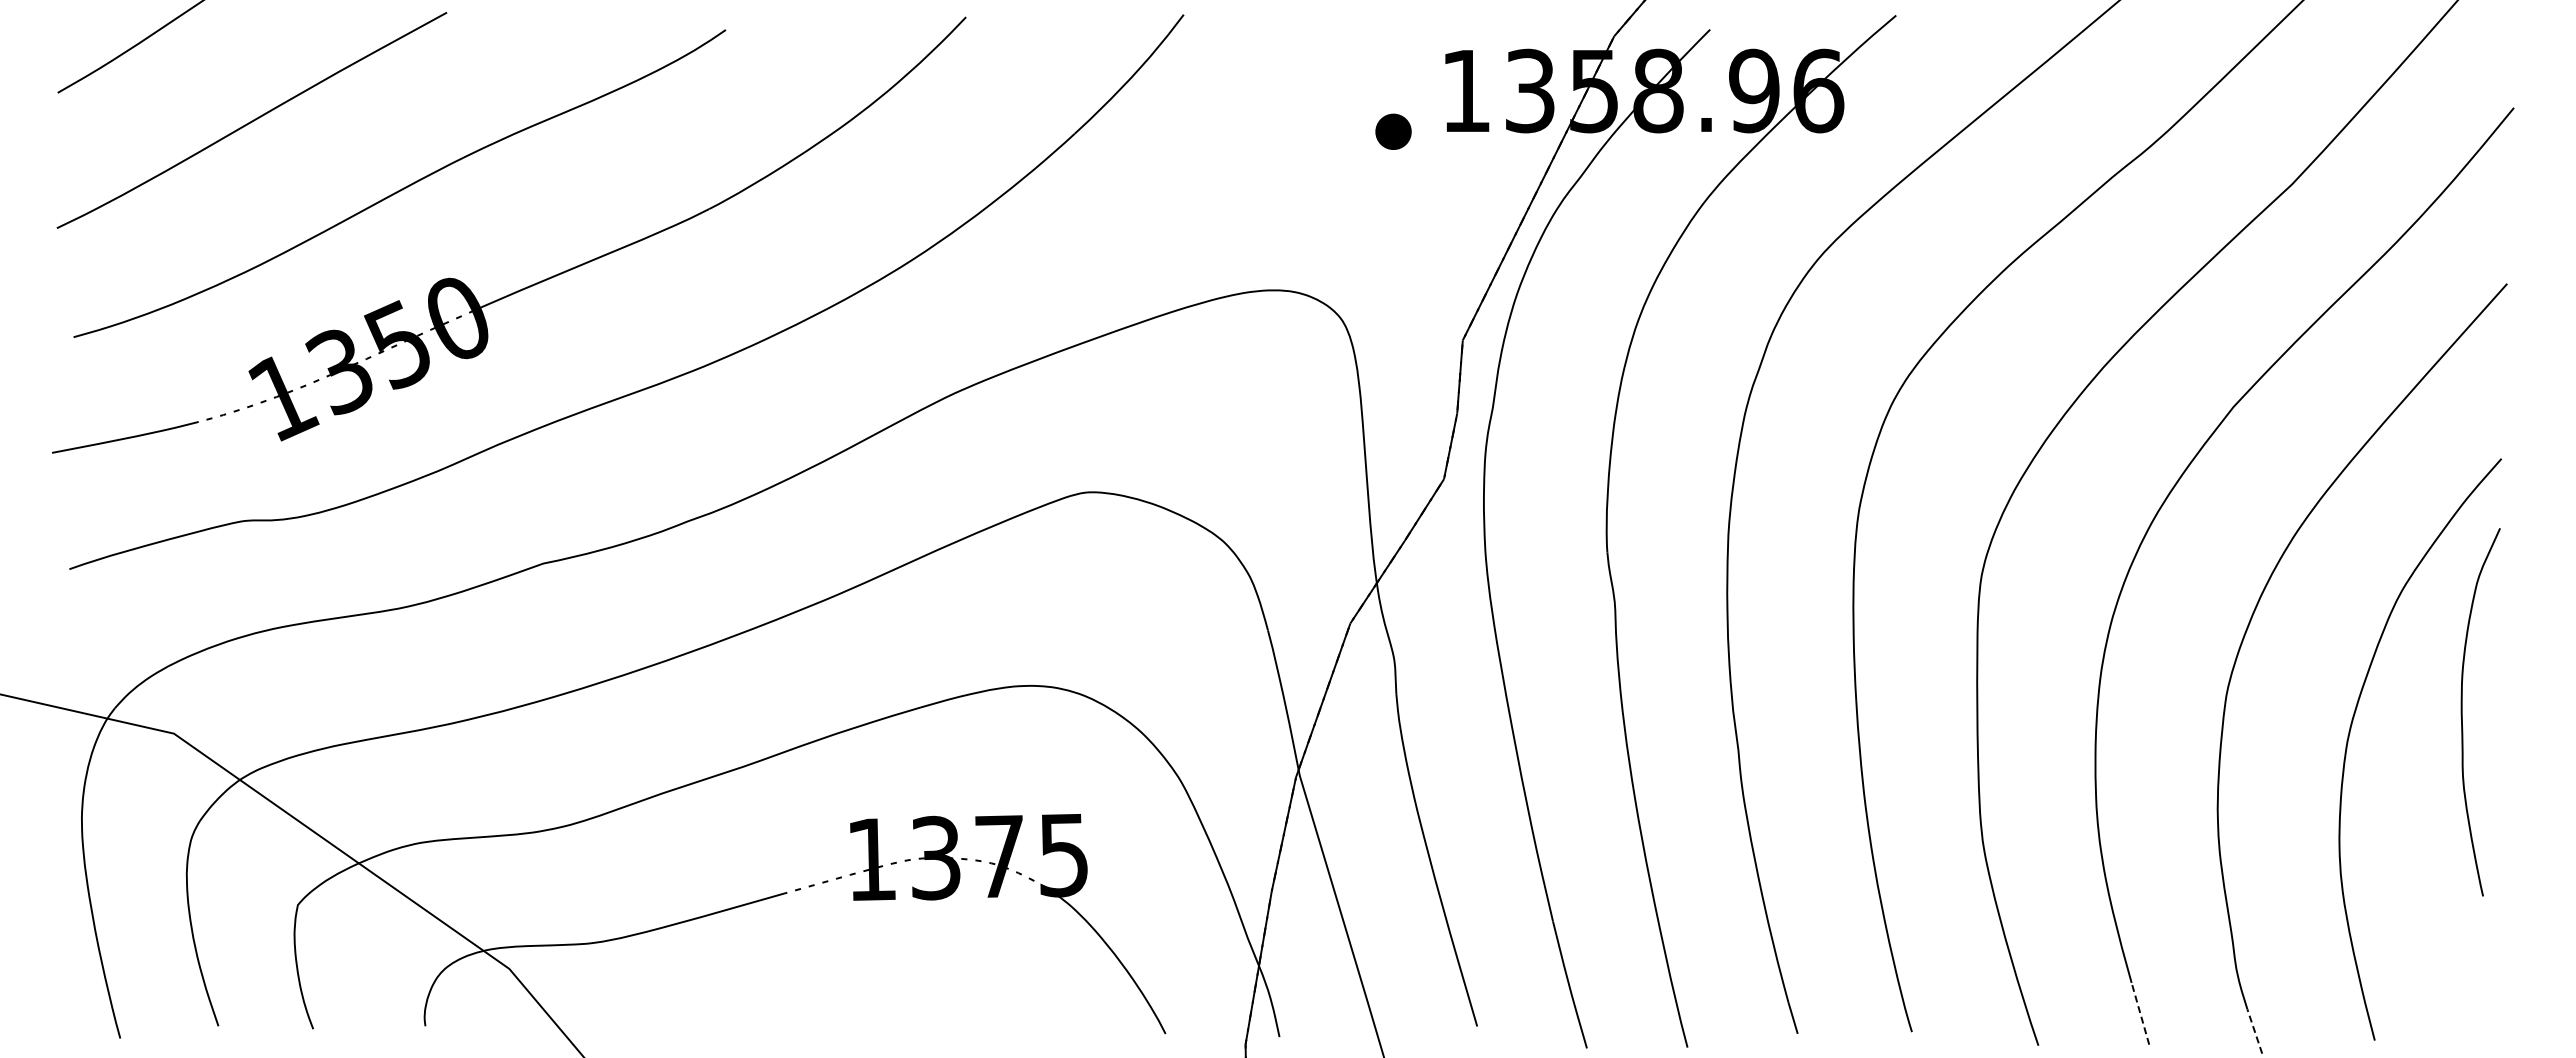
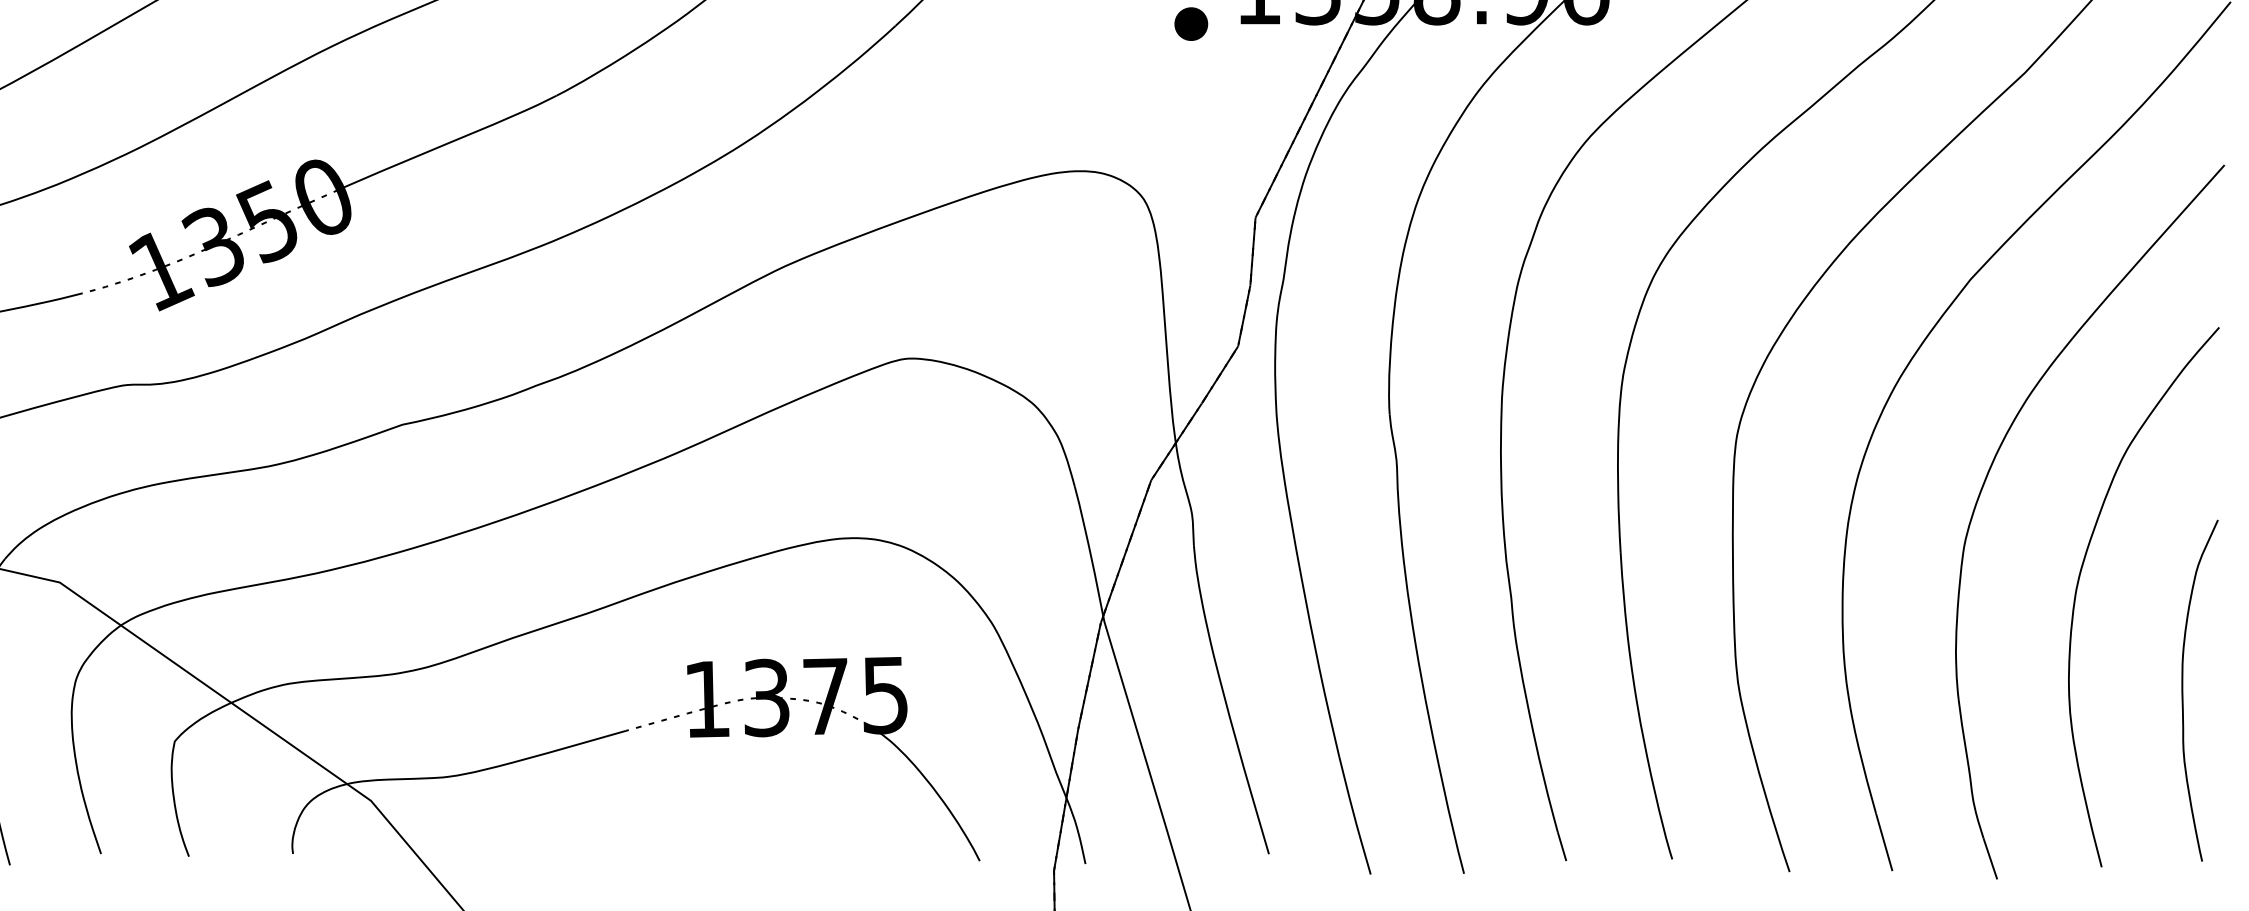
curve: (2462, 712) -> (2183, 690), moved
line: (2140, 1013) -> (1884, 842), dashed -> solid
line: (2254, 1031) -> (1990, 858), dashed -> solid

